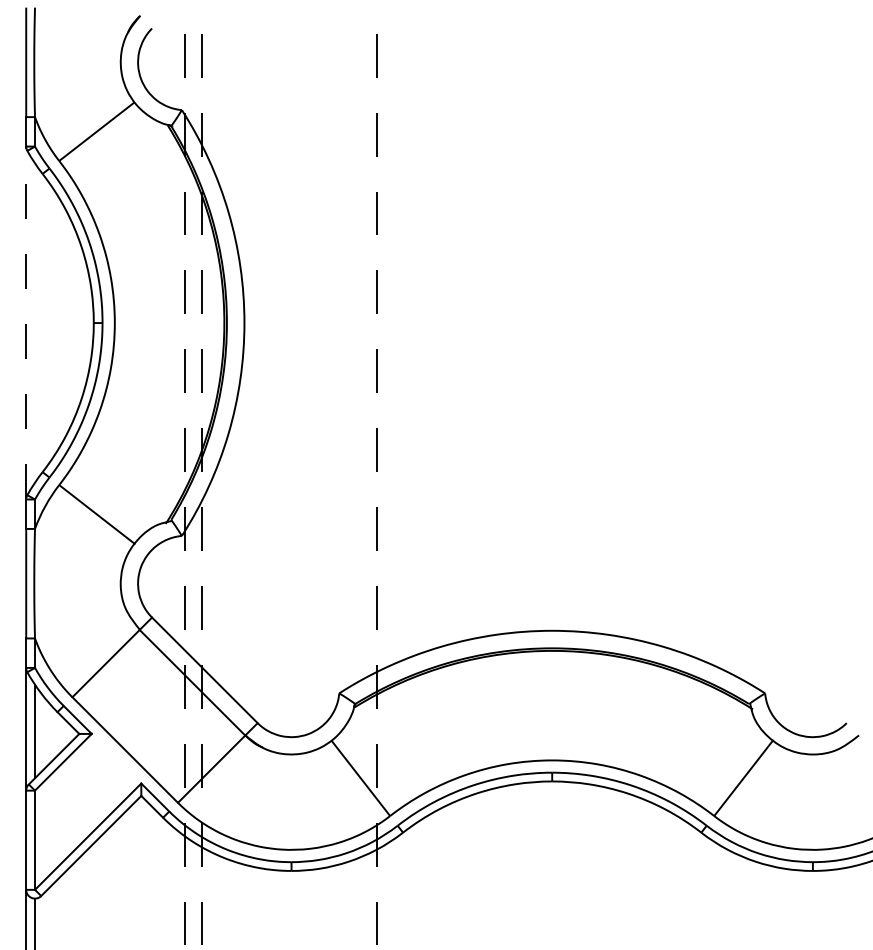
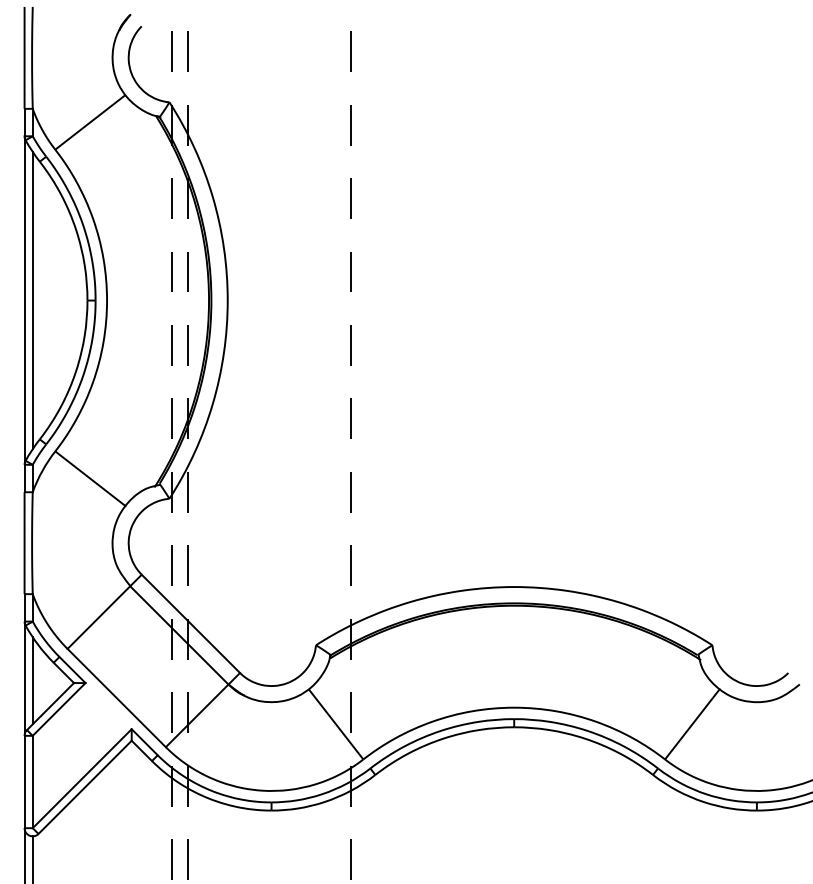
line: (26, 322) -> (24, 300), dashed -> solid
line: (35, 322) -> (33, 300), added

